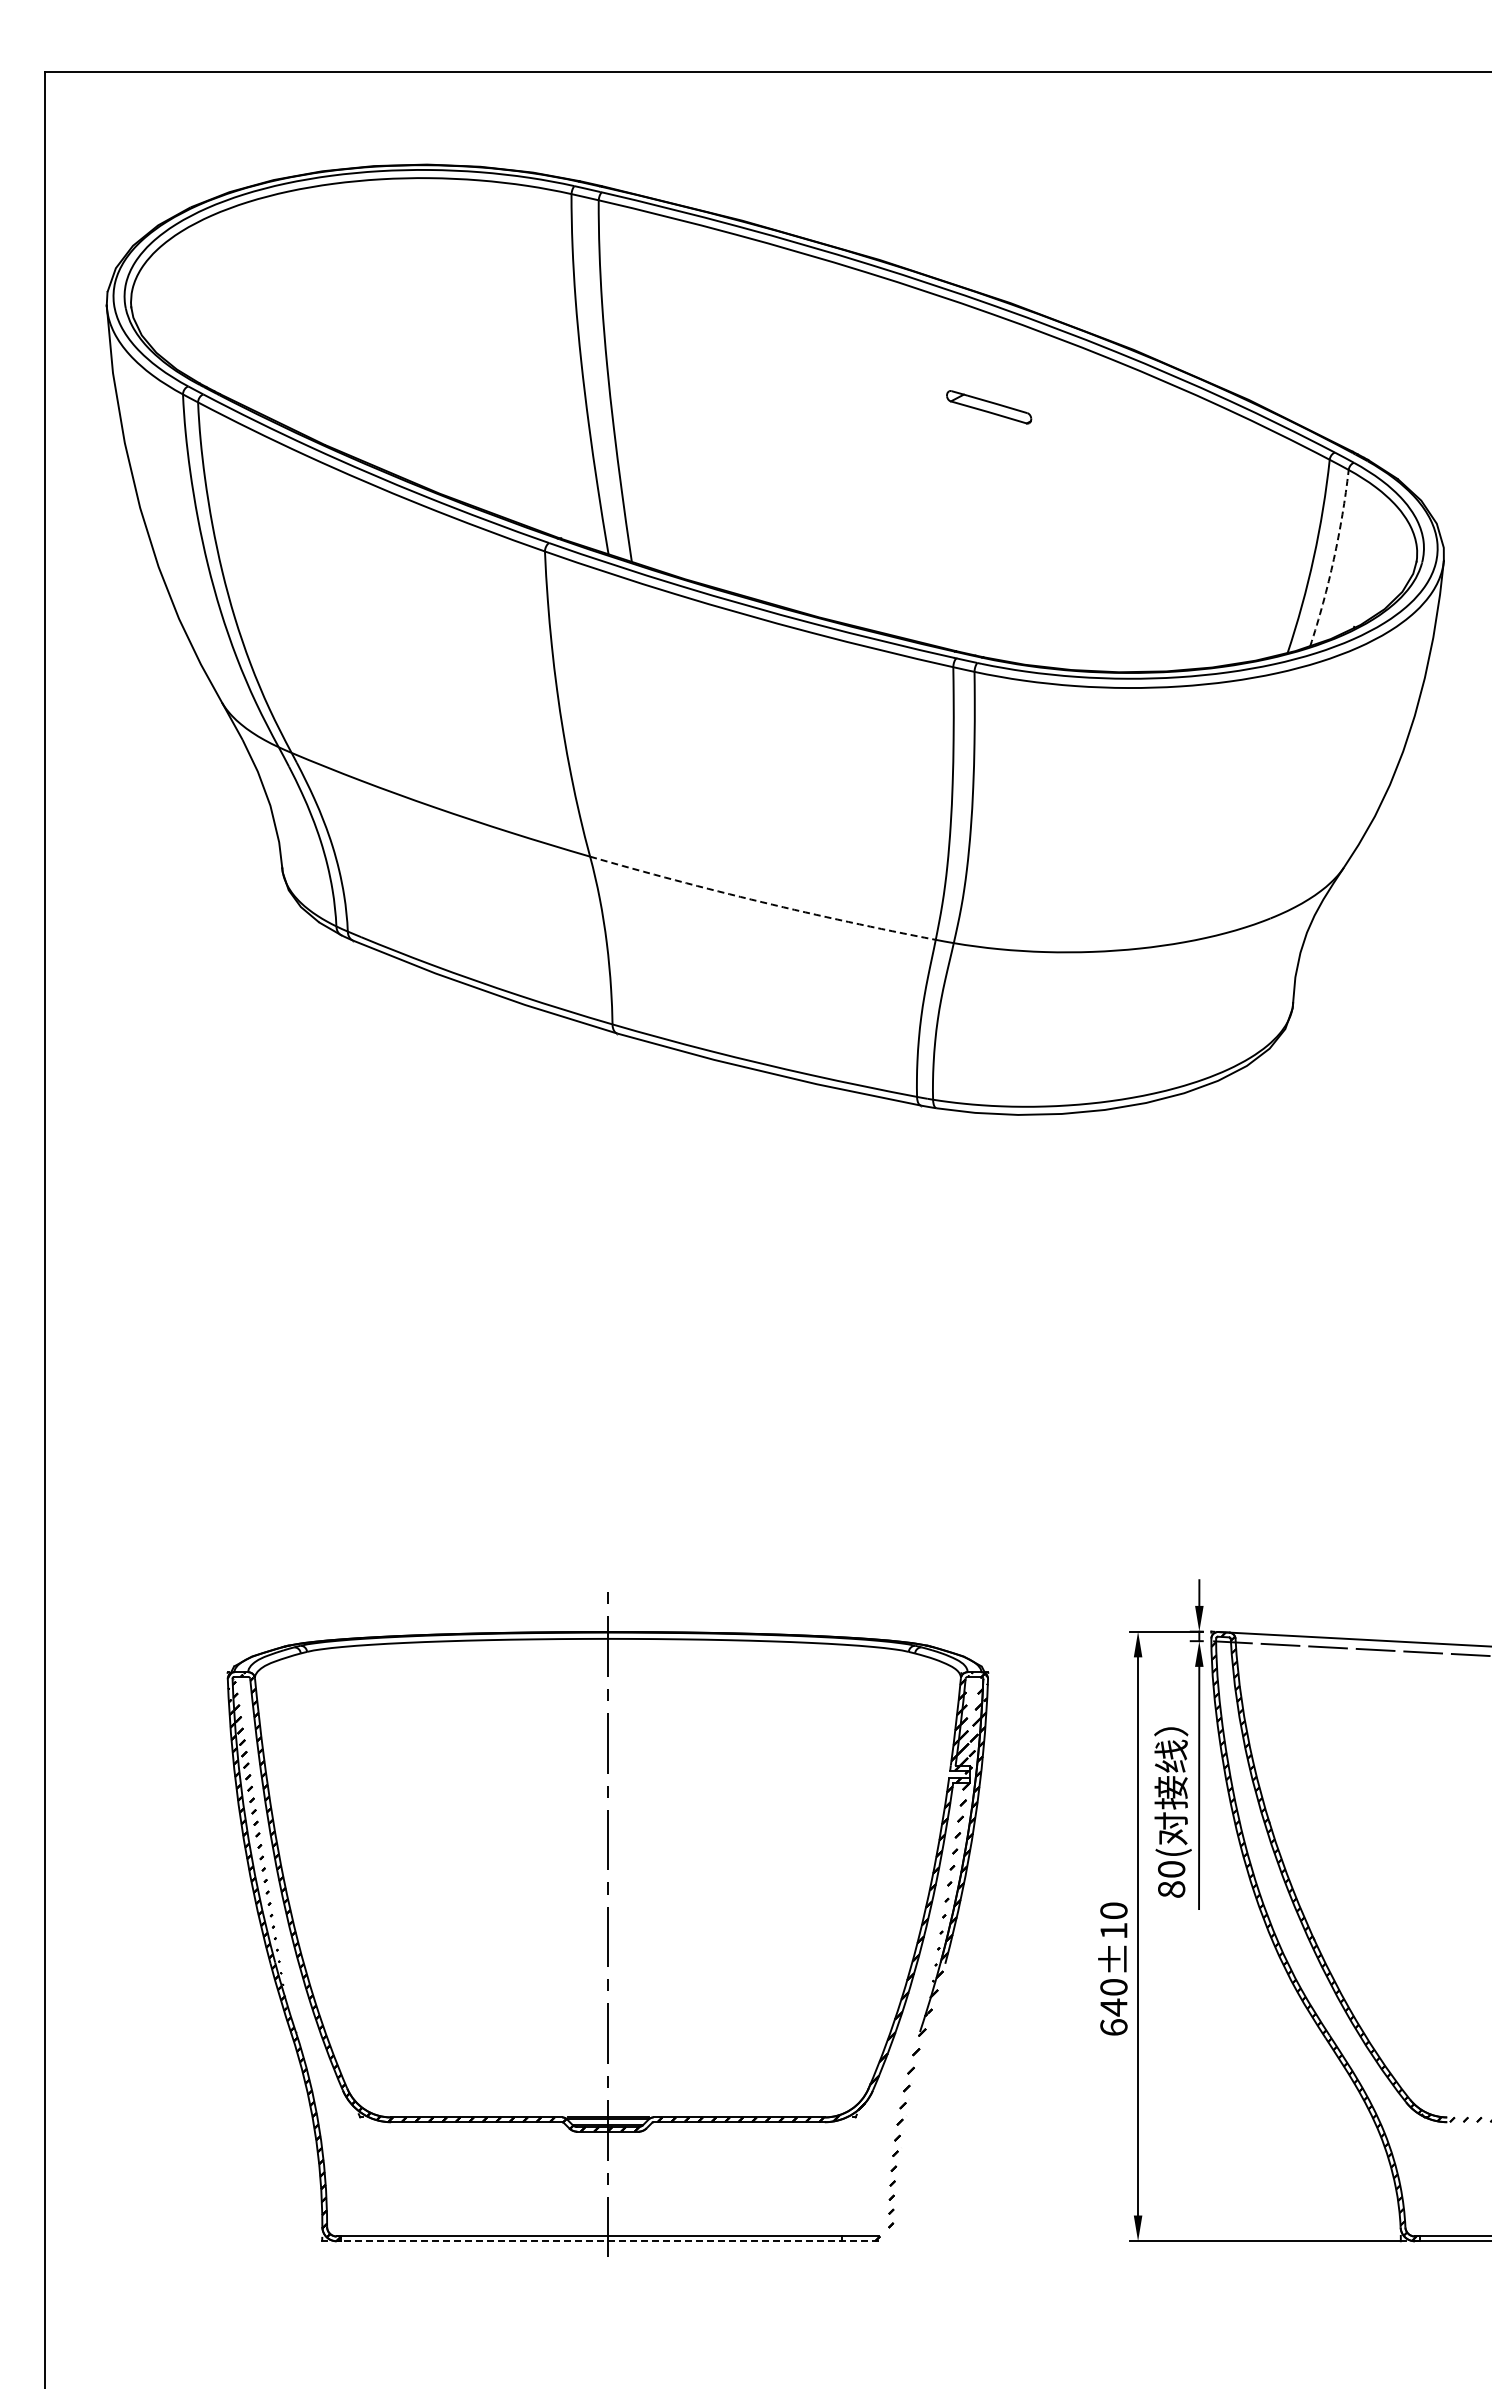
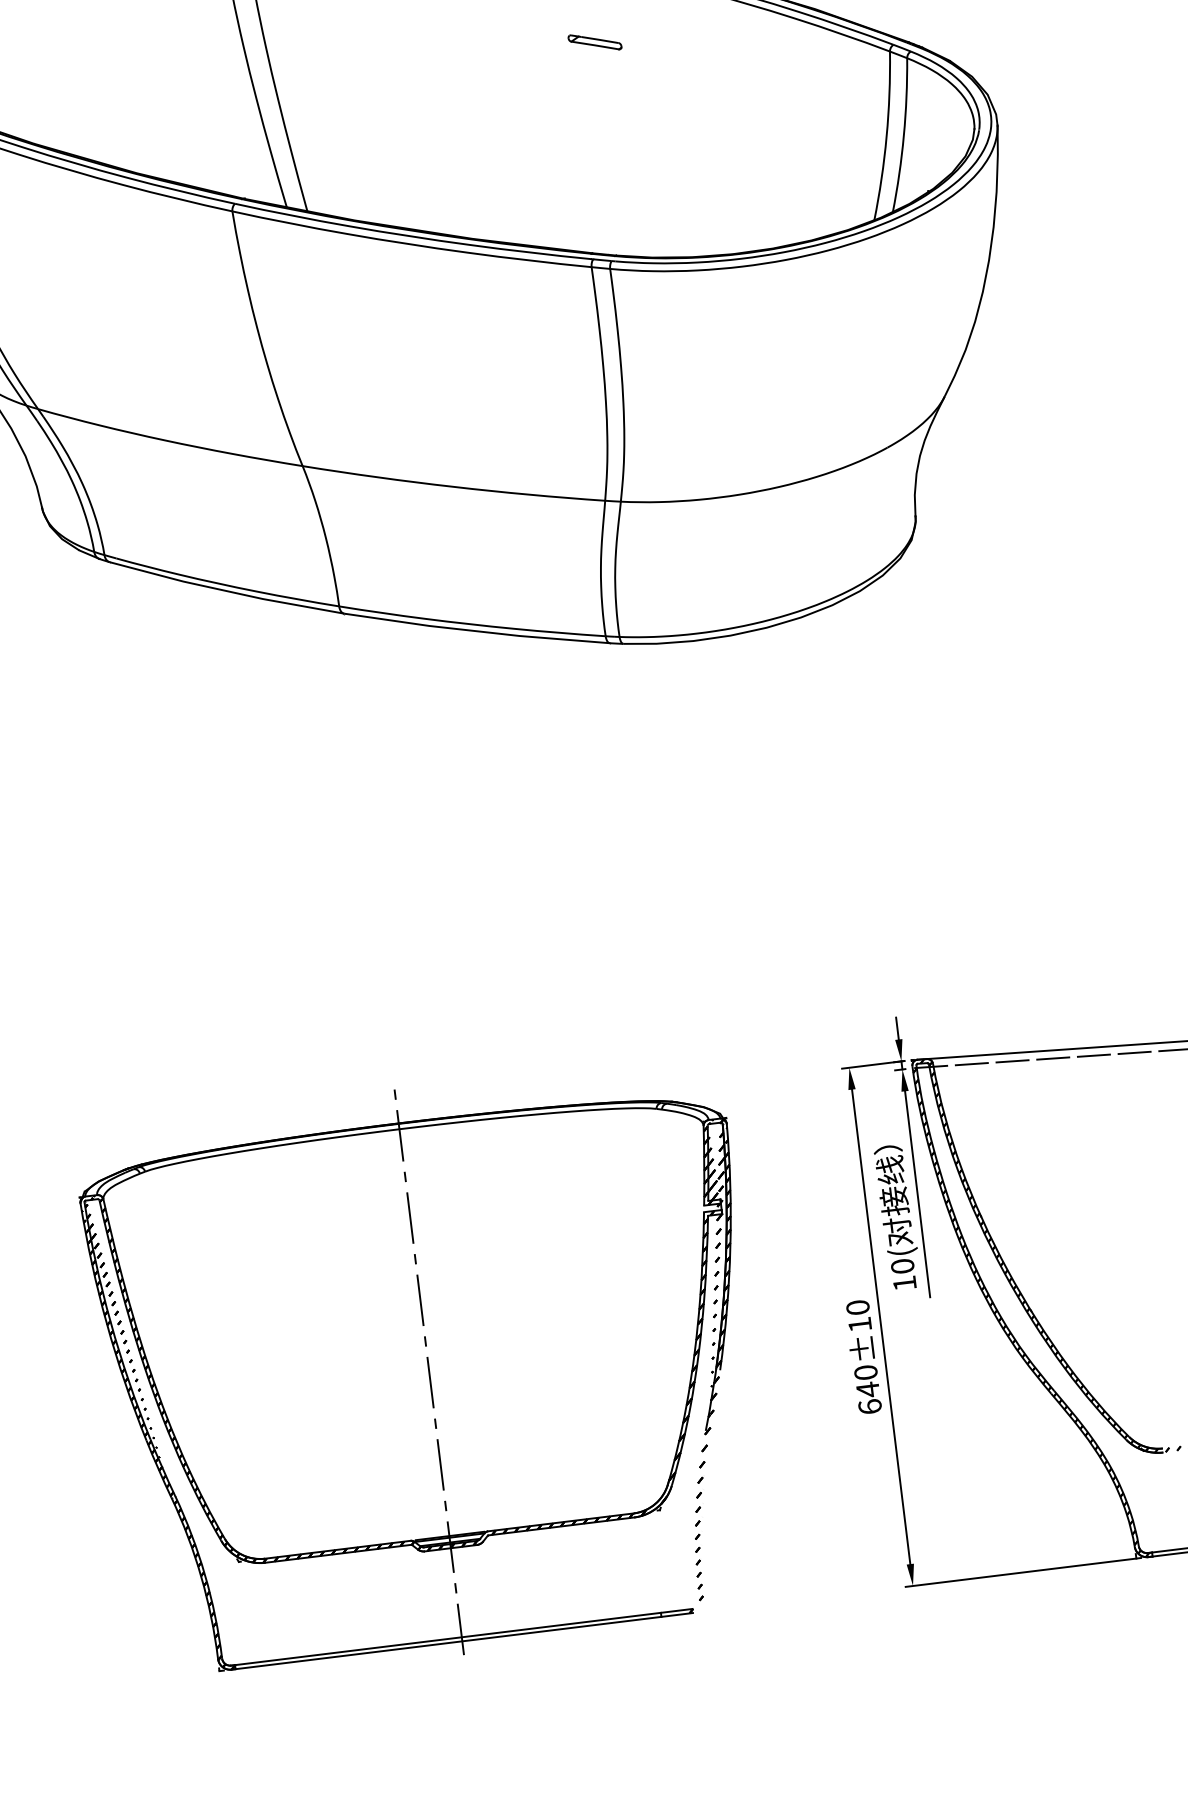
part: (989, 406) -> (595, 41), size x0.71
arc: (1333, 559) -> (903, 135), dashed -> solid
arc: (762, 902) -> (453, 487), dashed -> solid
text: (1171, 1889) -> (904, 1283), 80( -> 10(
line: (607, 2241) -> (461, 1641), dashed -> solid

